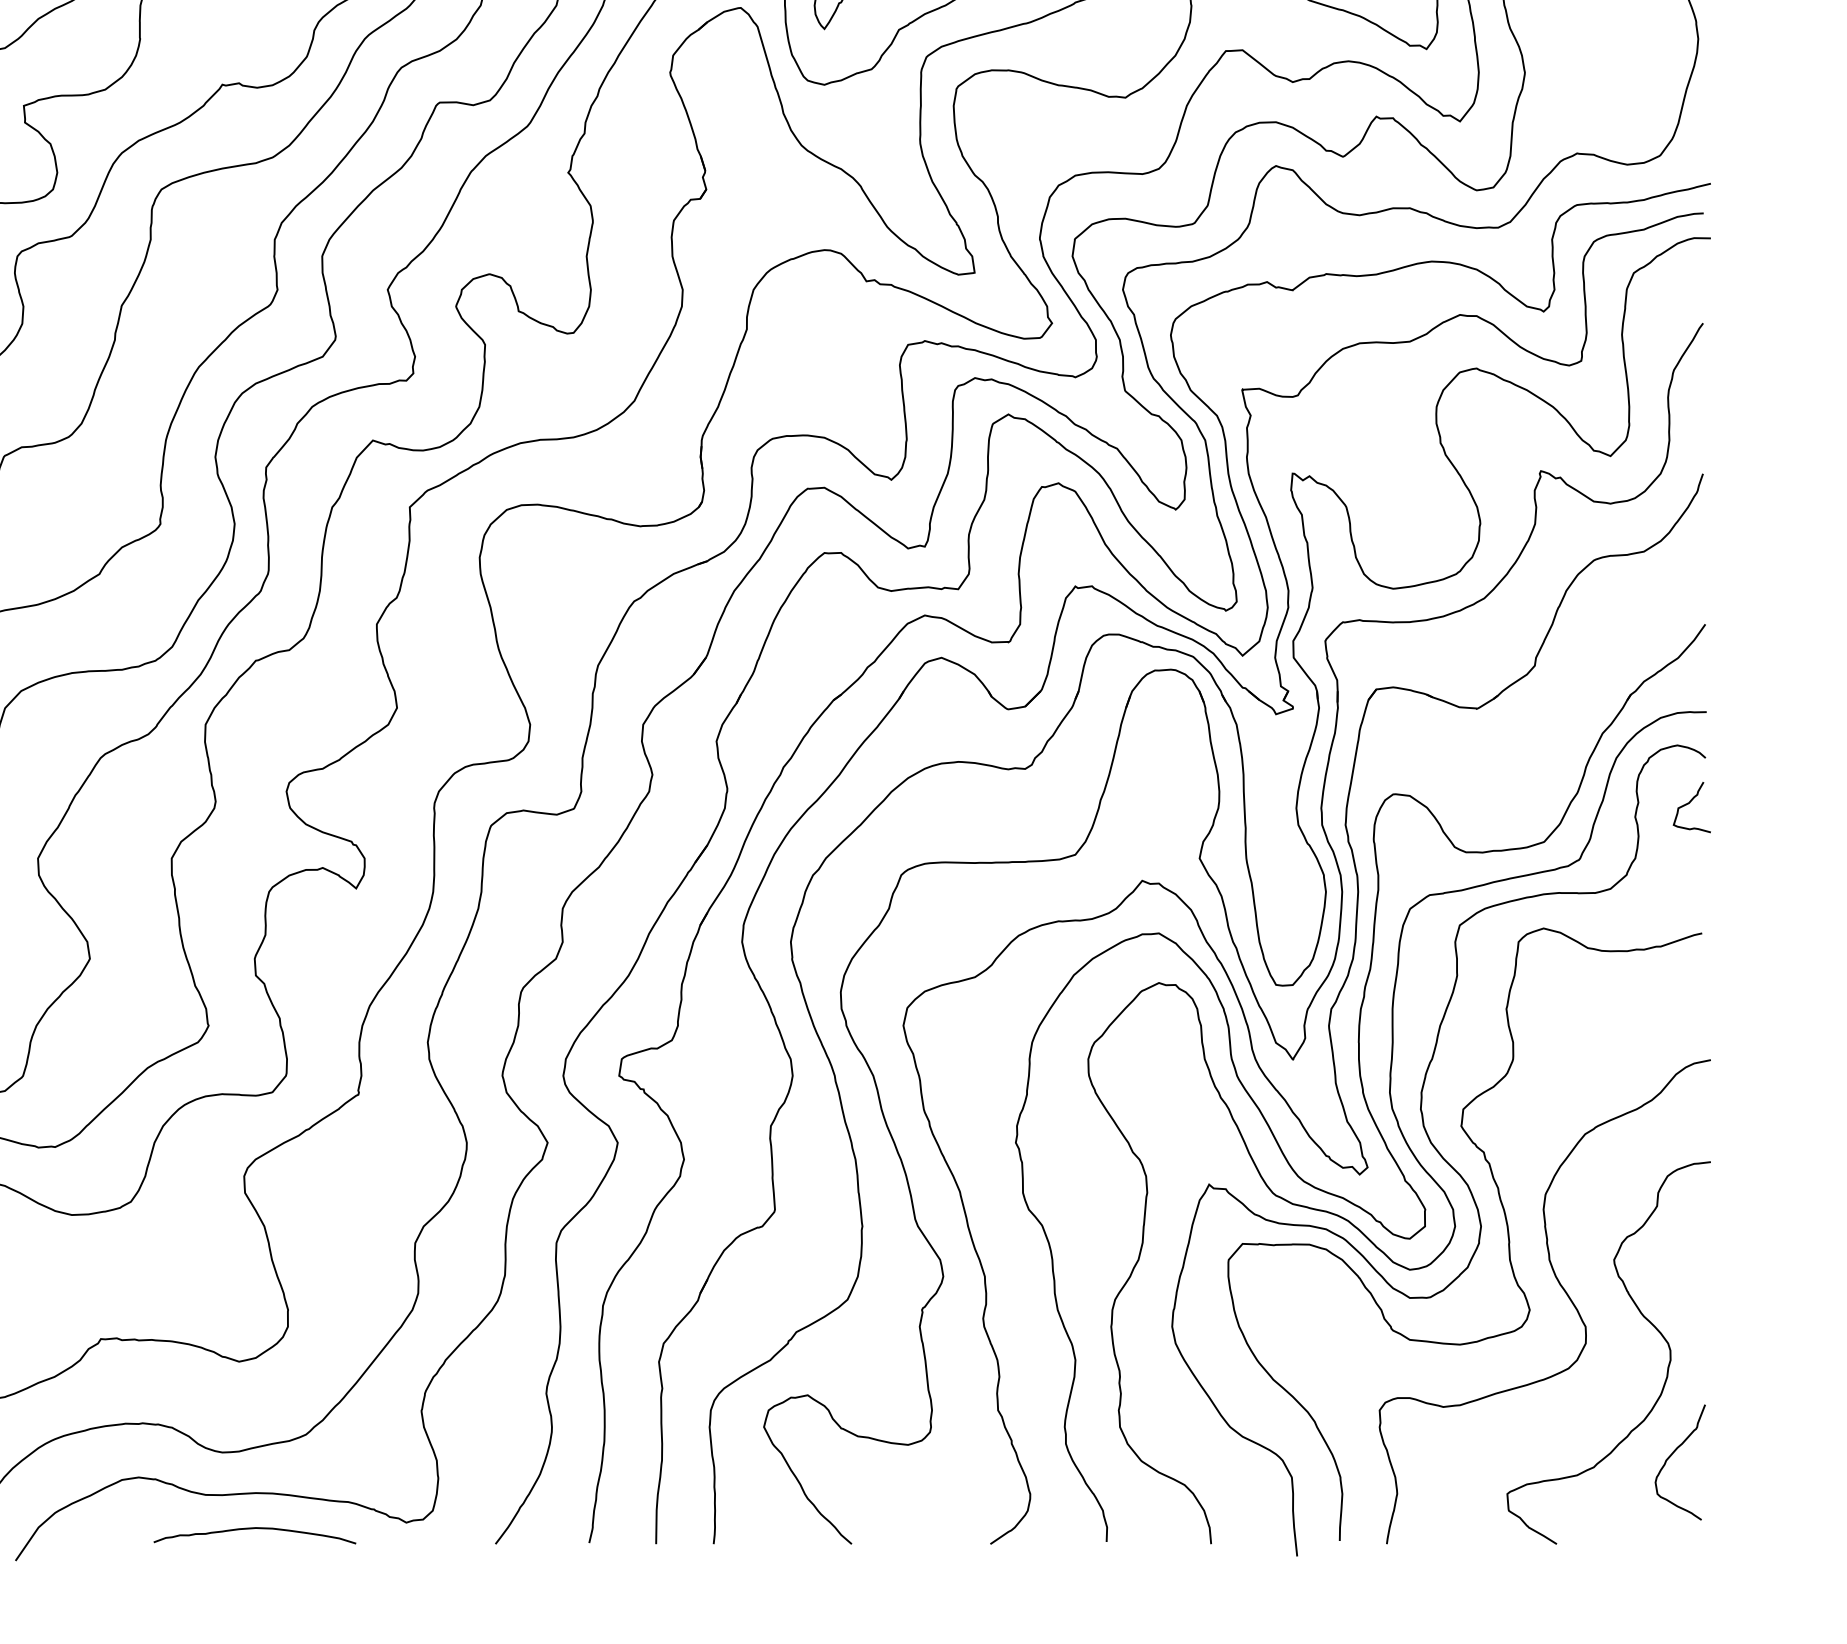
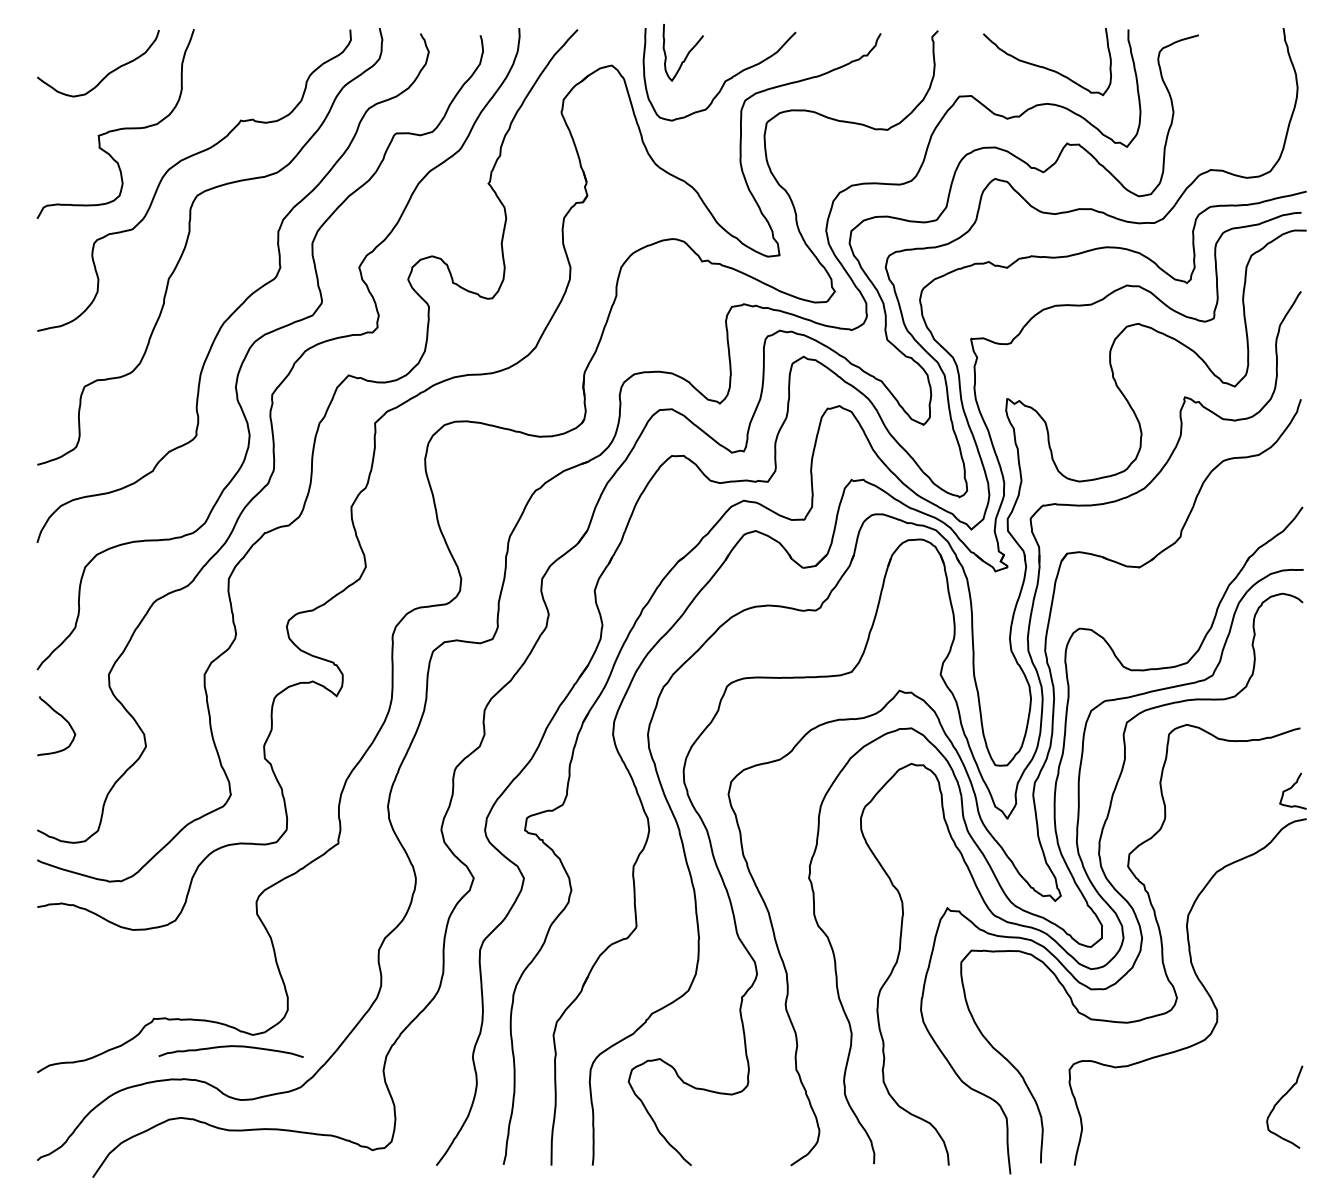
curve: (1689, 803) -> (1291, 788), moved
curve: (1643, 1317) -> (1258, 1003), removed
curve: (253, 1529) -> (230, 1047), moved

